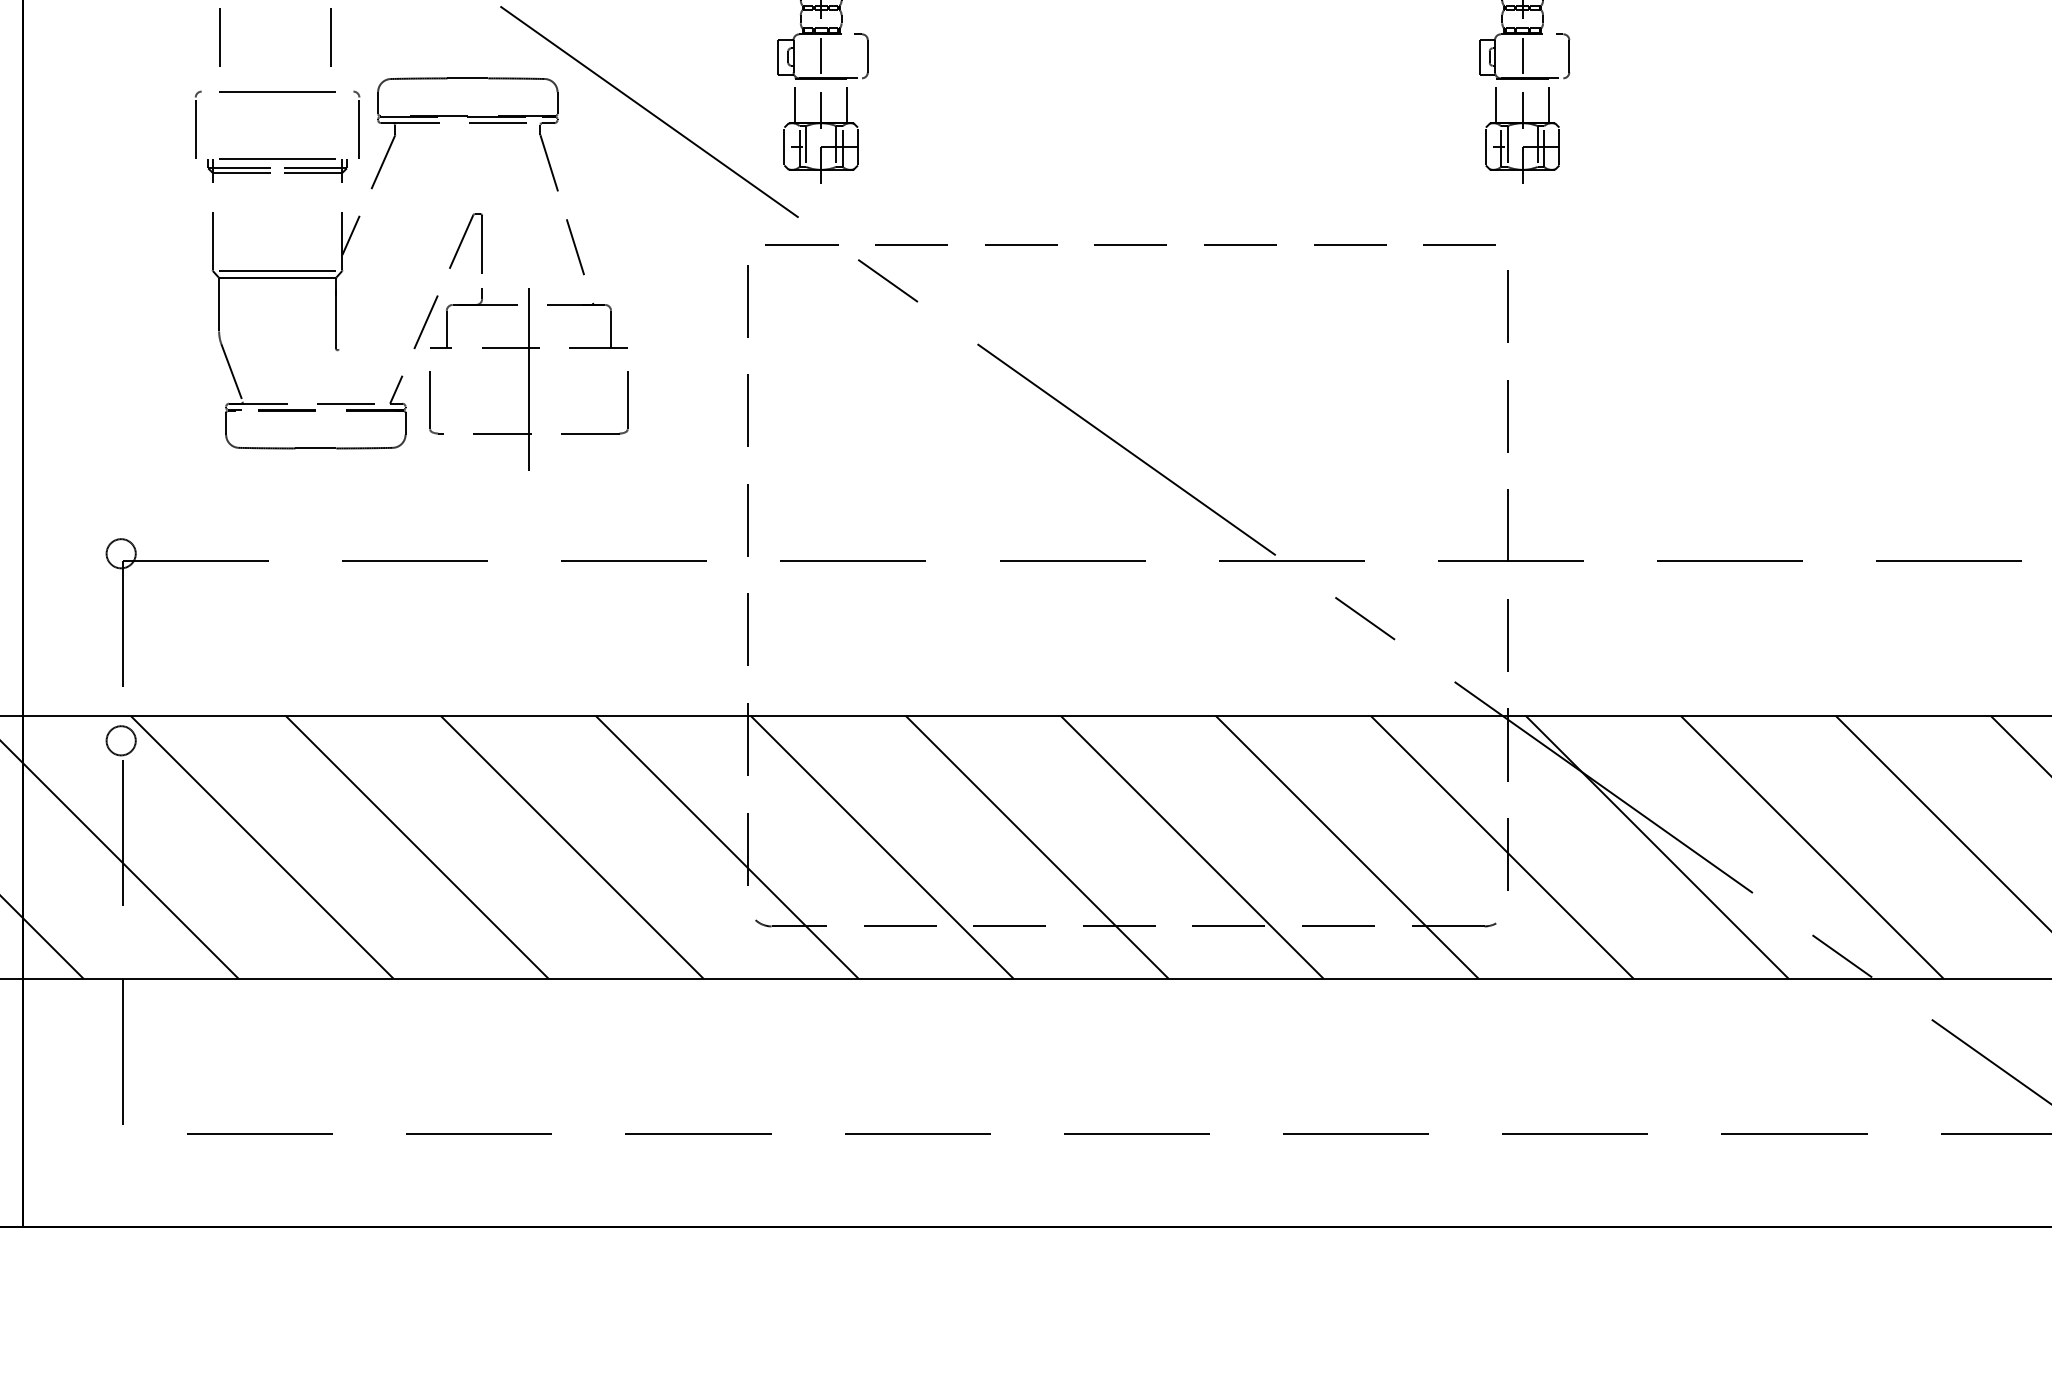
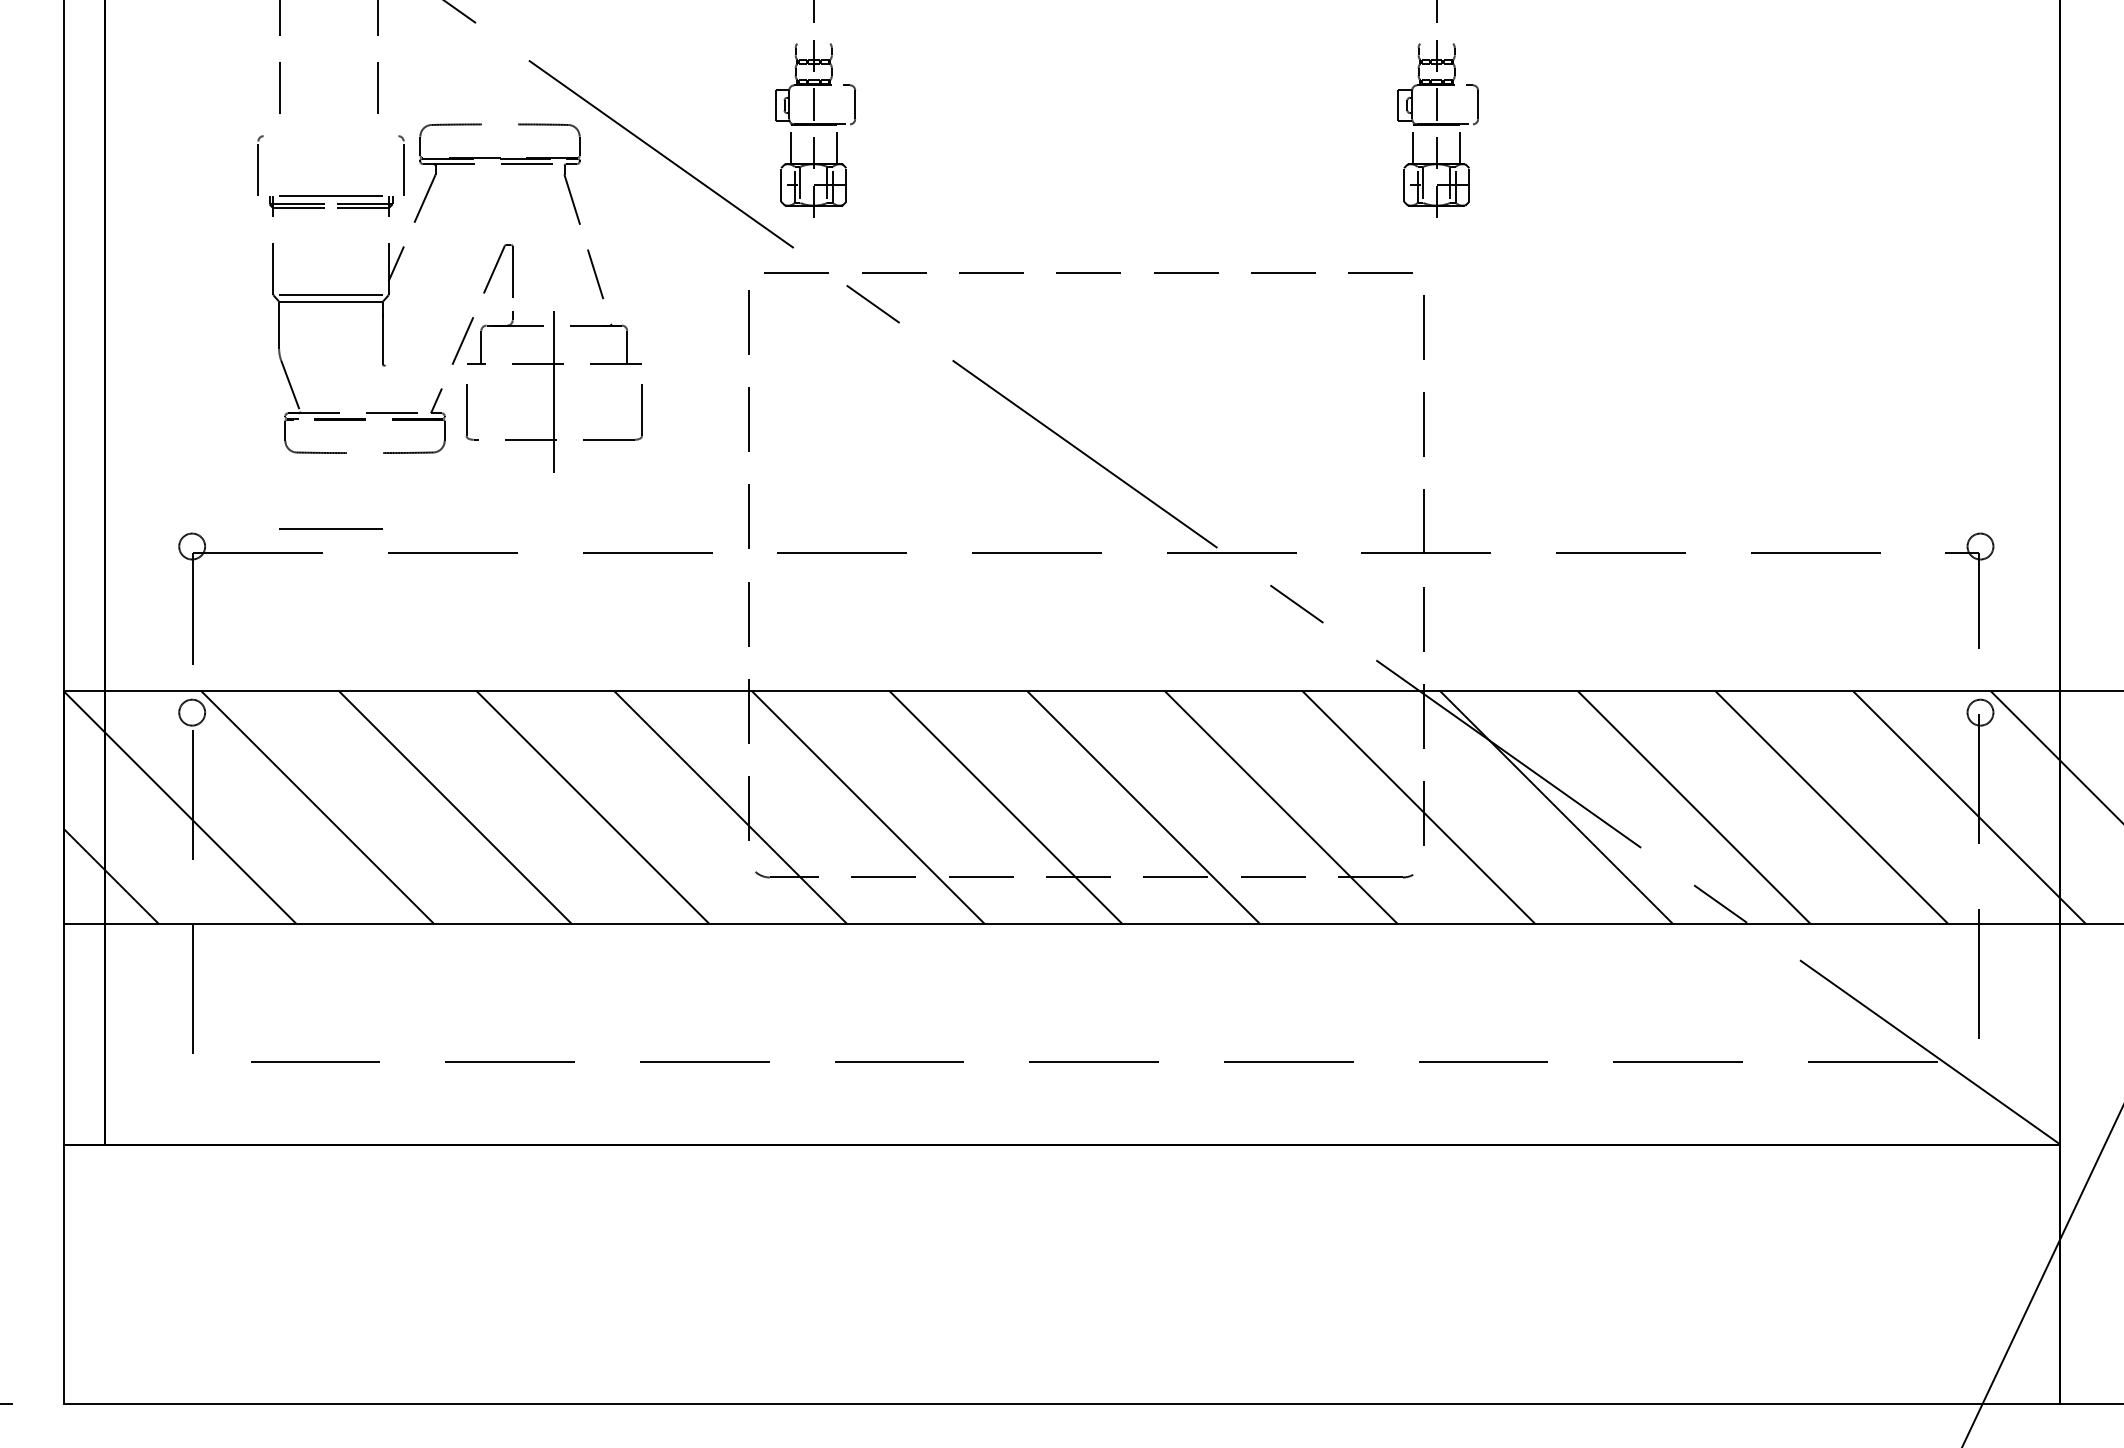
line: (467, 78) -> (499, 124), removed
line: (276, 90) -> (330, 528), moved
line: (315, 448) -> (364, 453), removed

